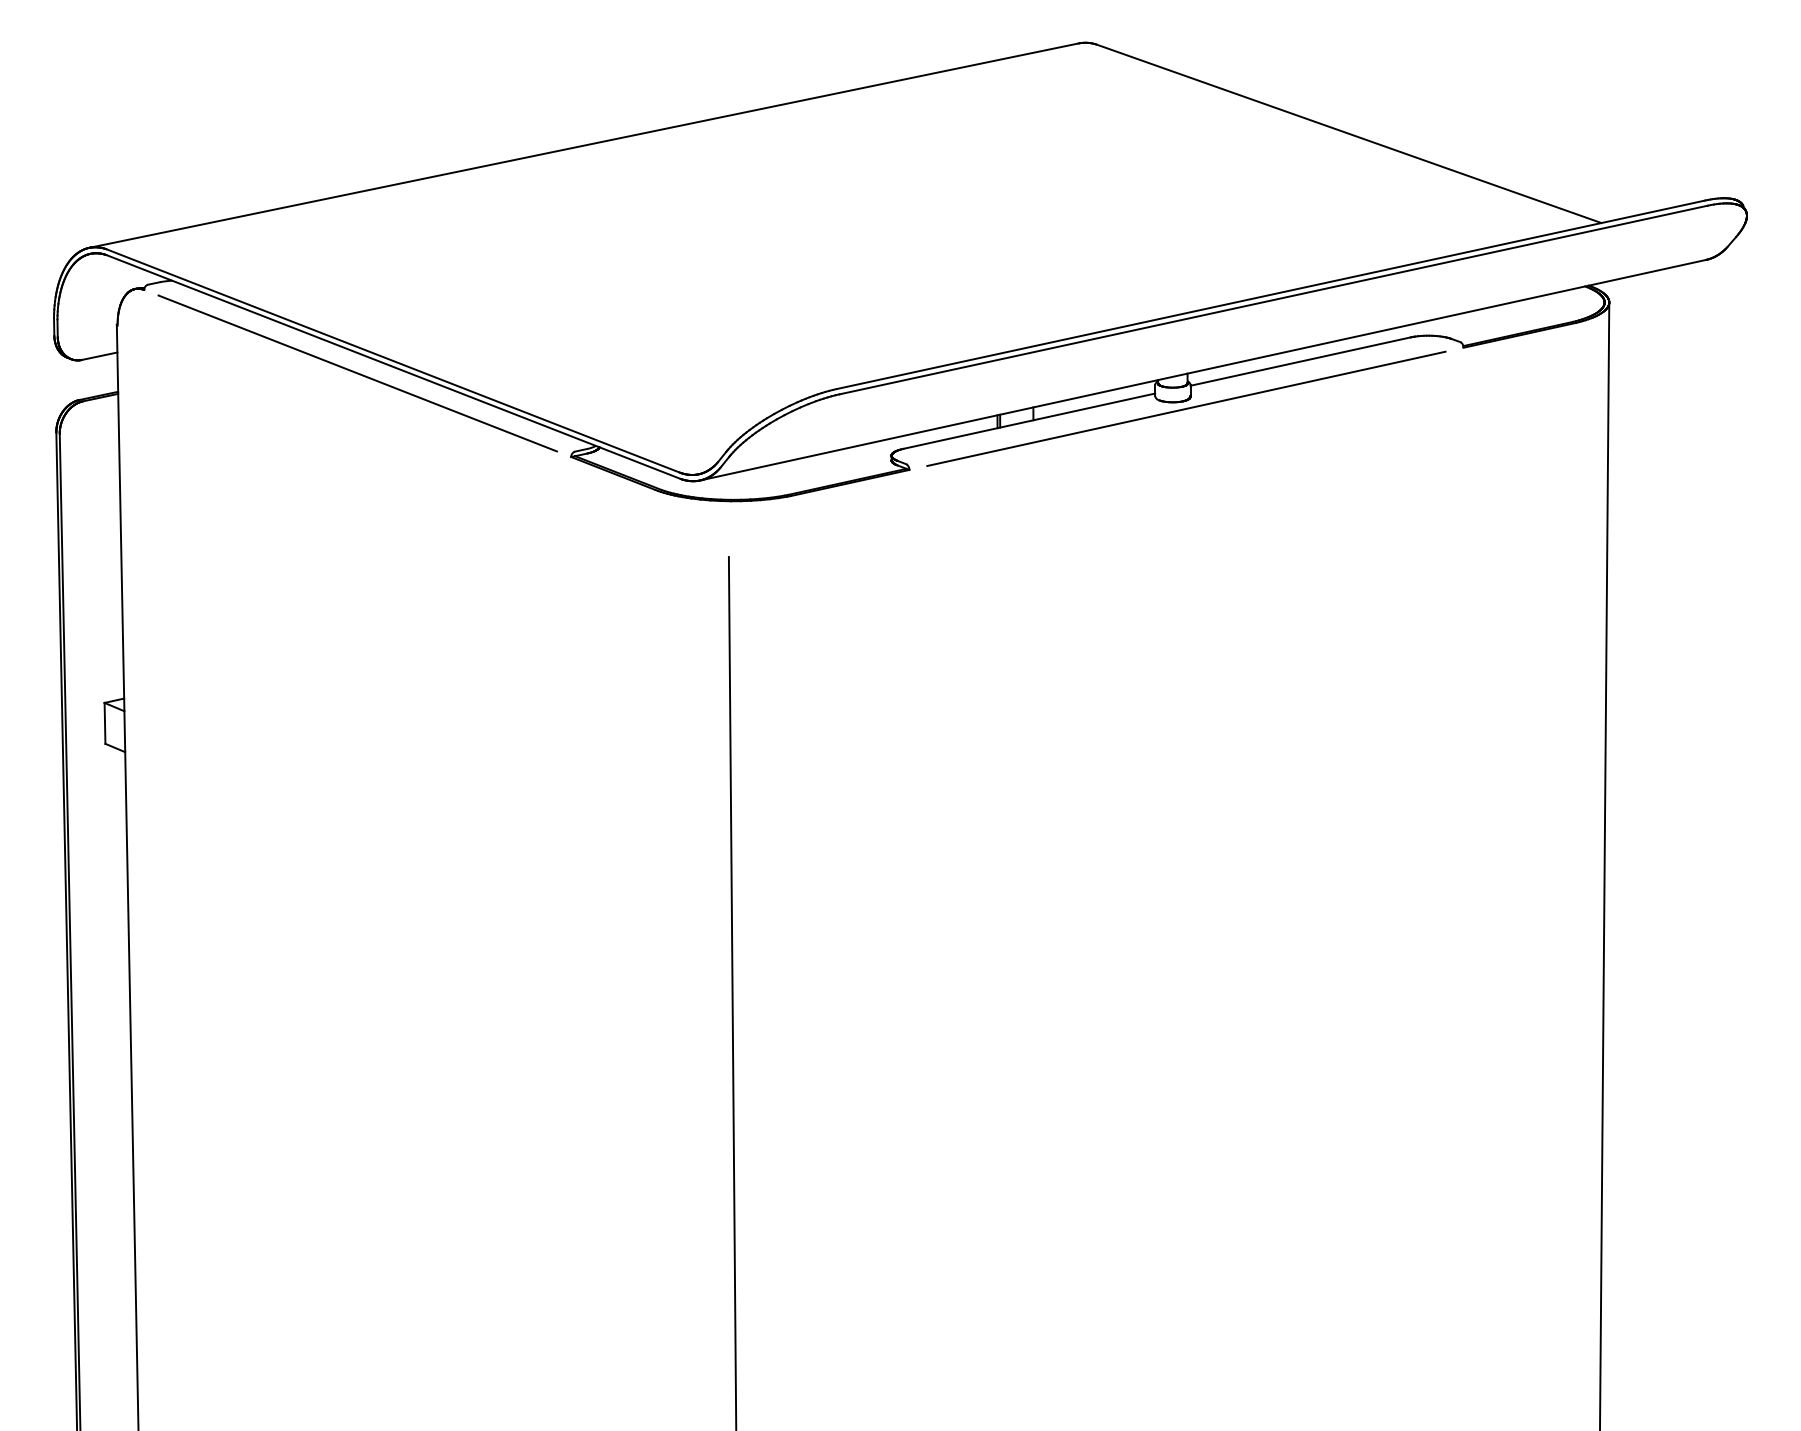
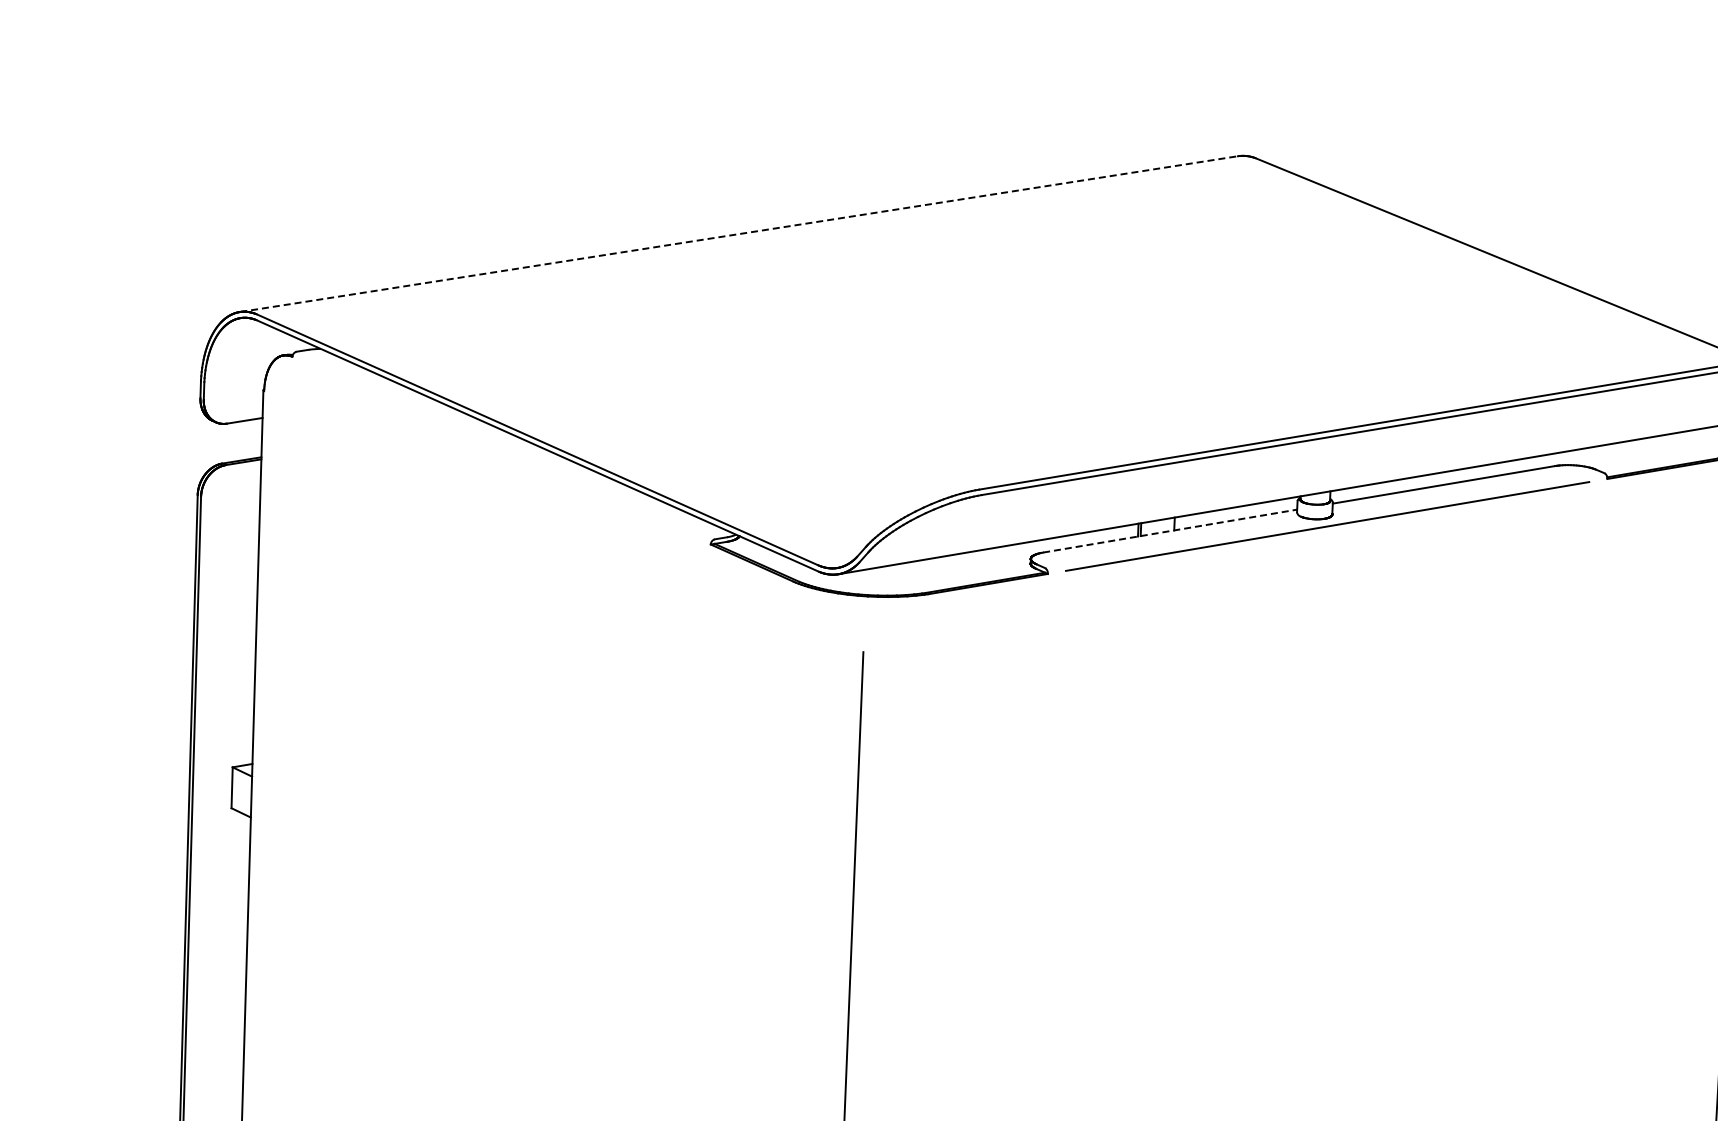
line: (584, 145) -> (739, 234), solid -> dashed
line: (357, 373) -> (501, 450), removed
line: (1029, 421) -> (1170, 531), solid -> dashed

